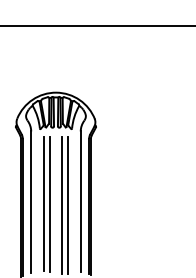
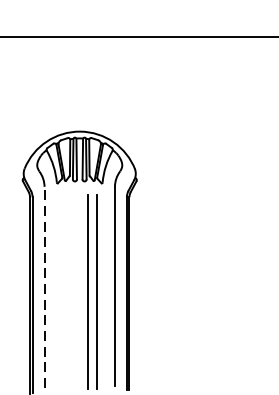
line: (31, 202) -> (44, 287), solid -> dashed
line: (43, 204) -> (62, 290), removed
line: (50, 204) -> (71, 290), removed

